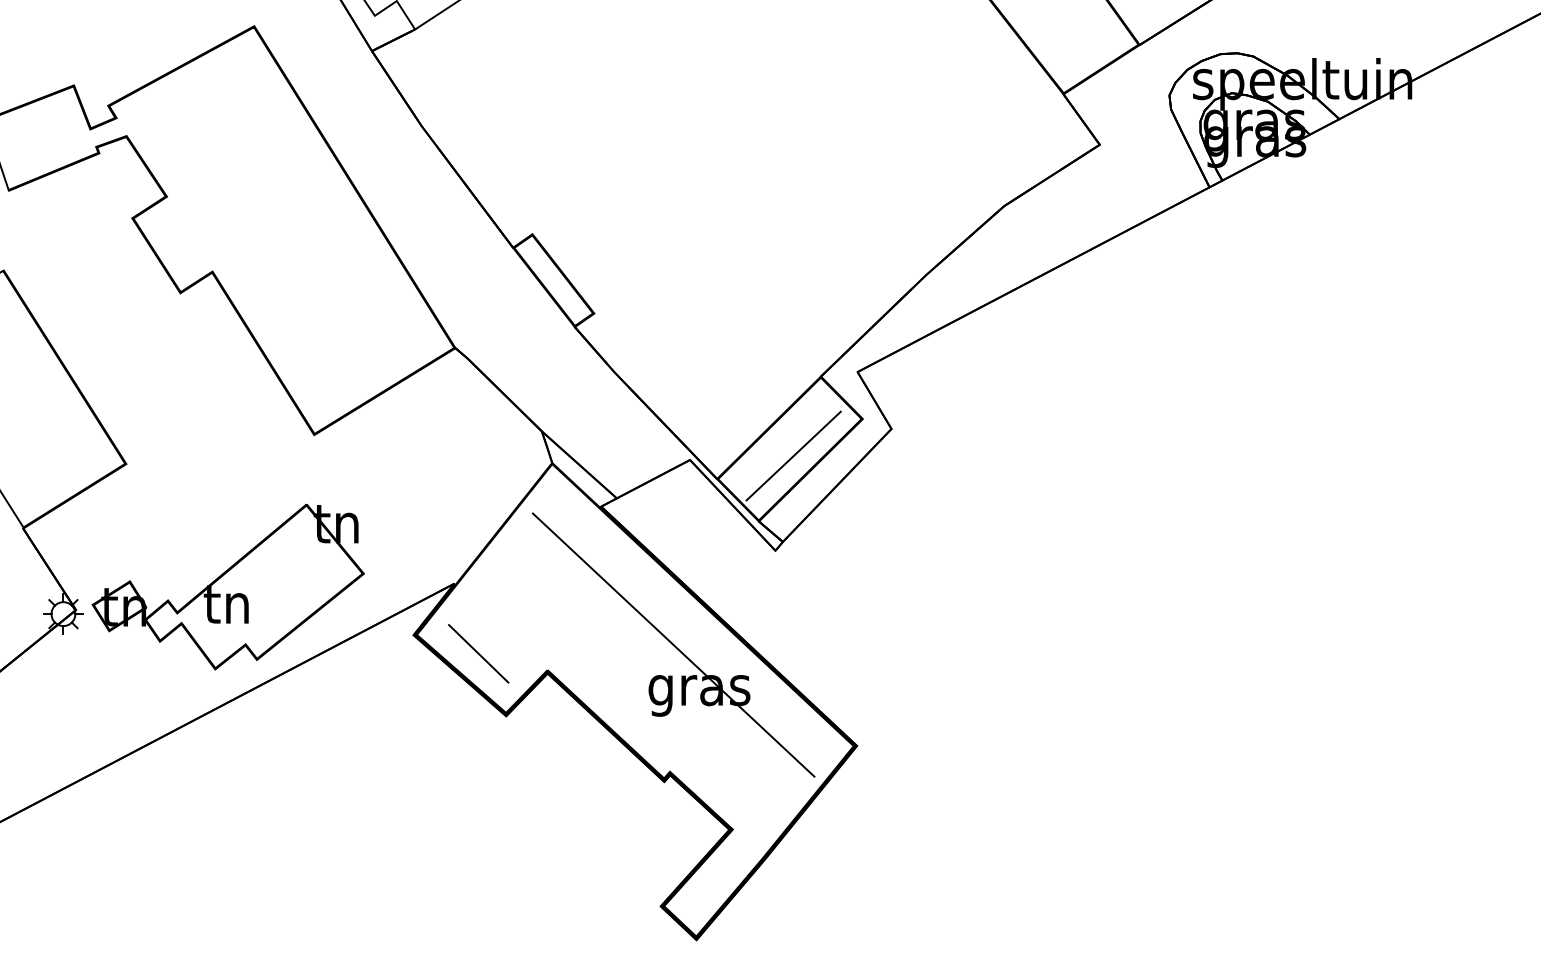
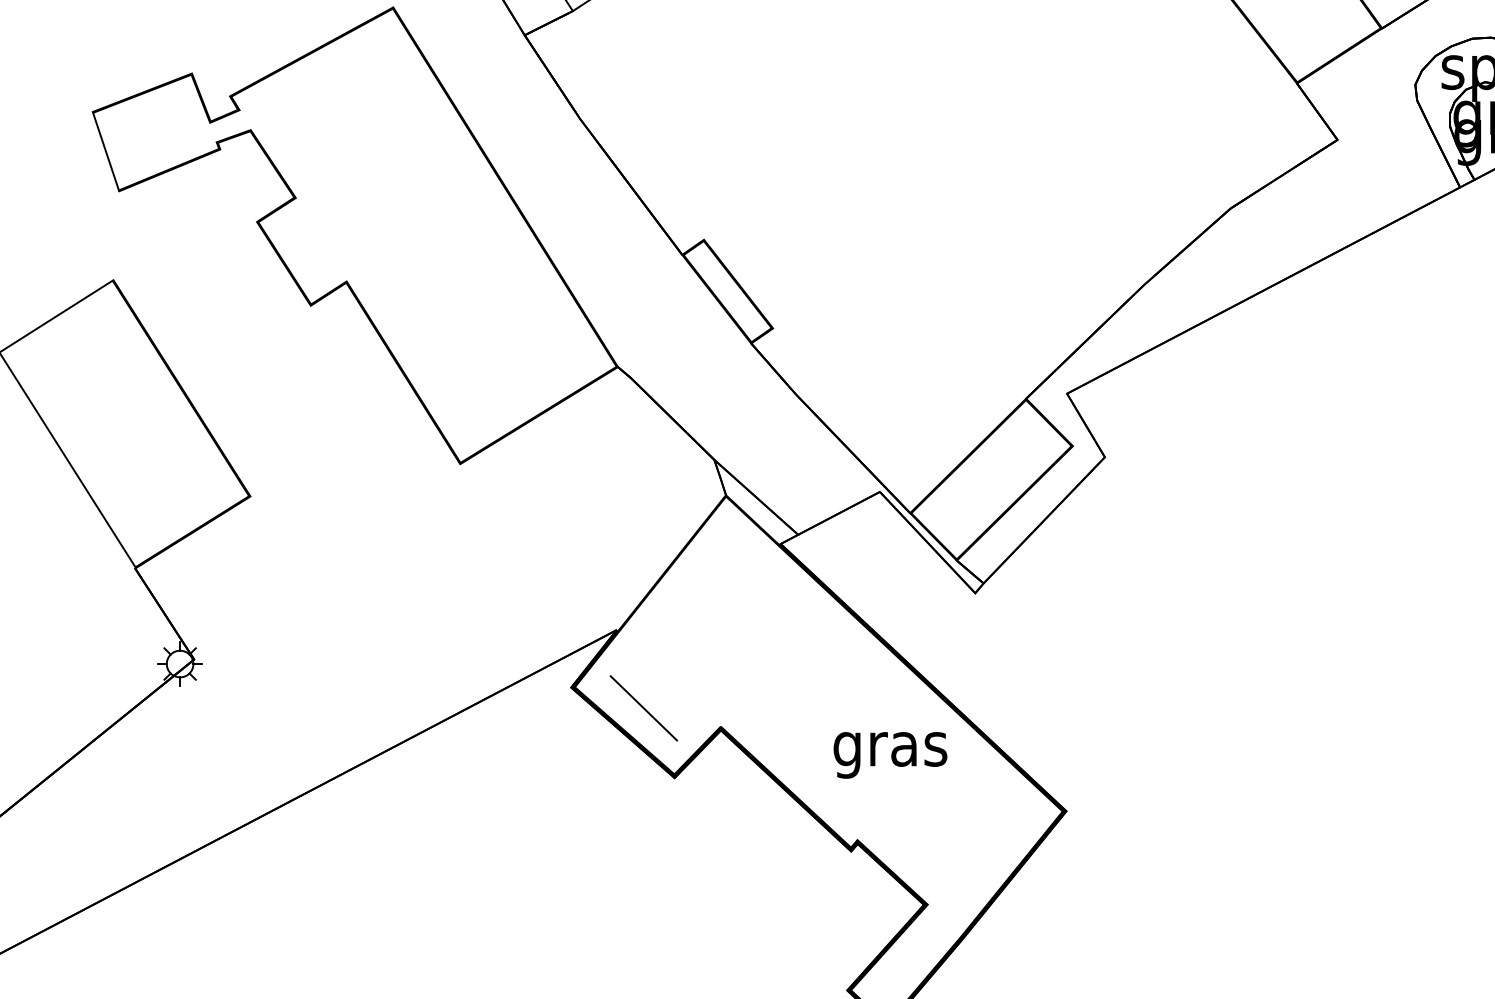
line: (793, 455) -> (995, 486), removed
part: (227, 587) -> (363, 634), removed
line: (673, 644) -> (861, 697), removed

